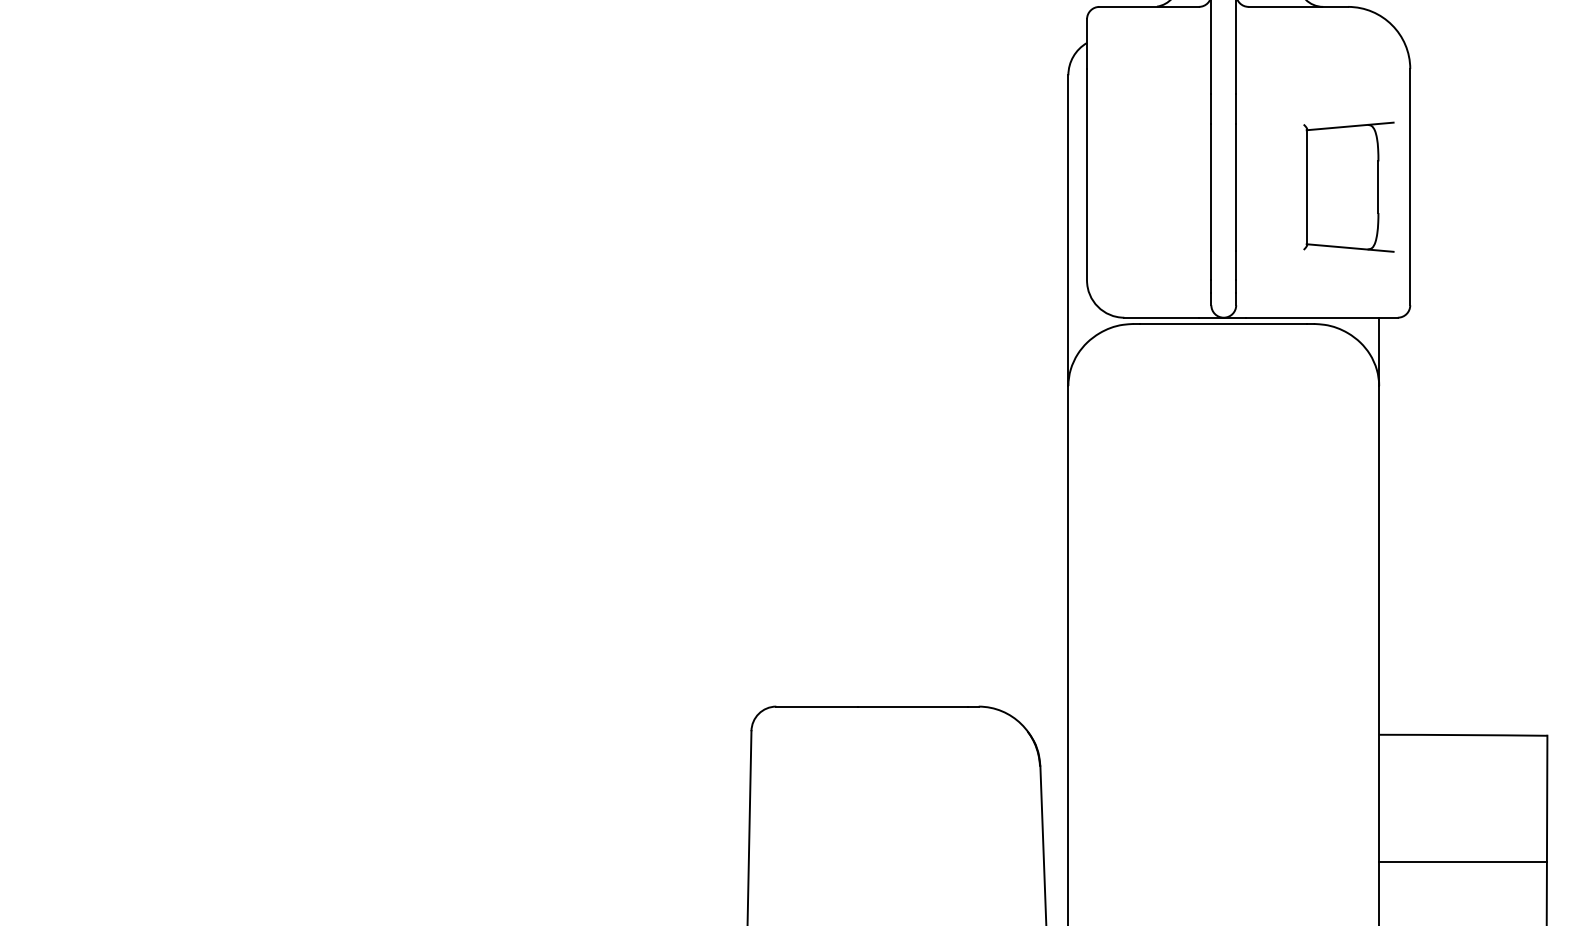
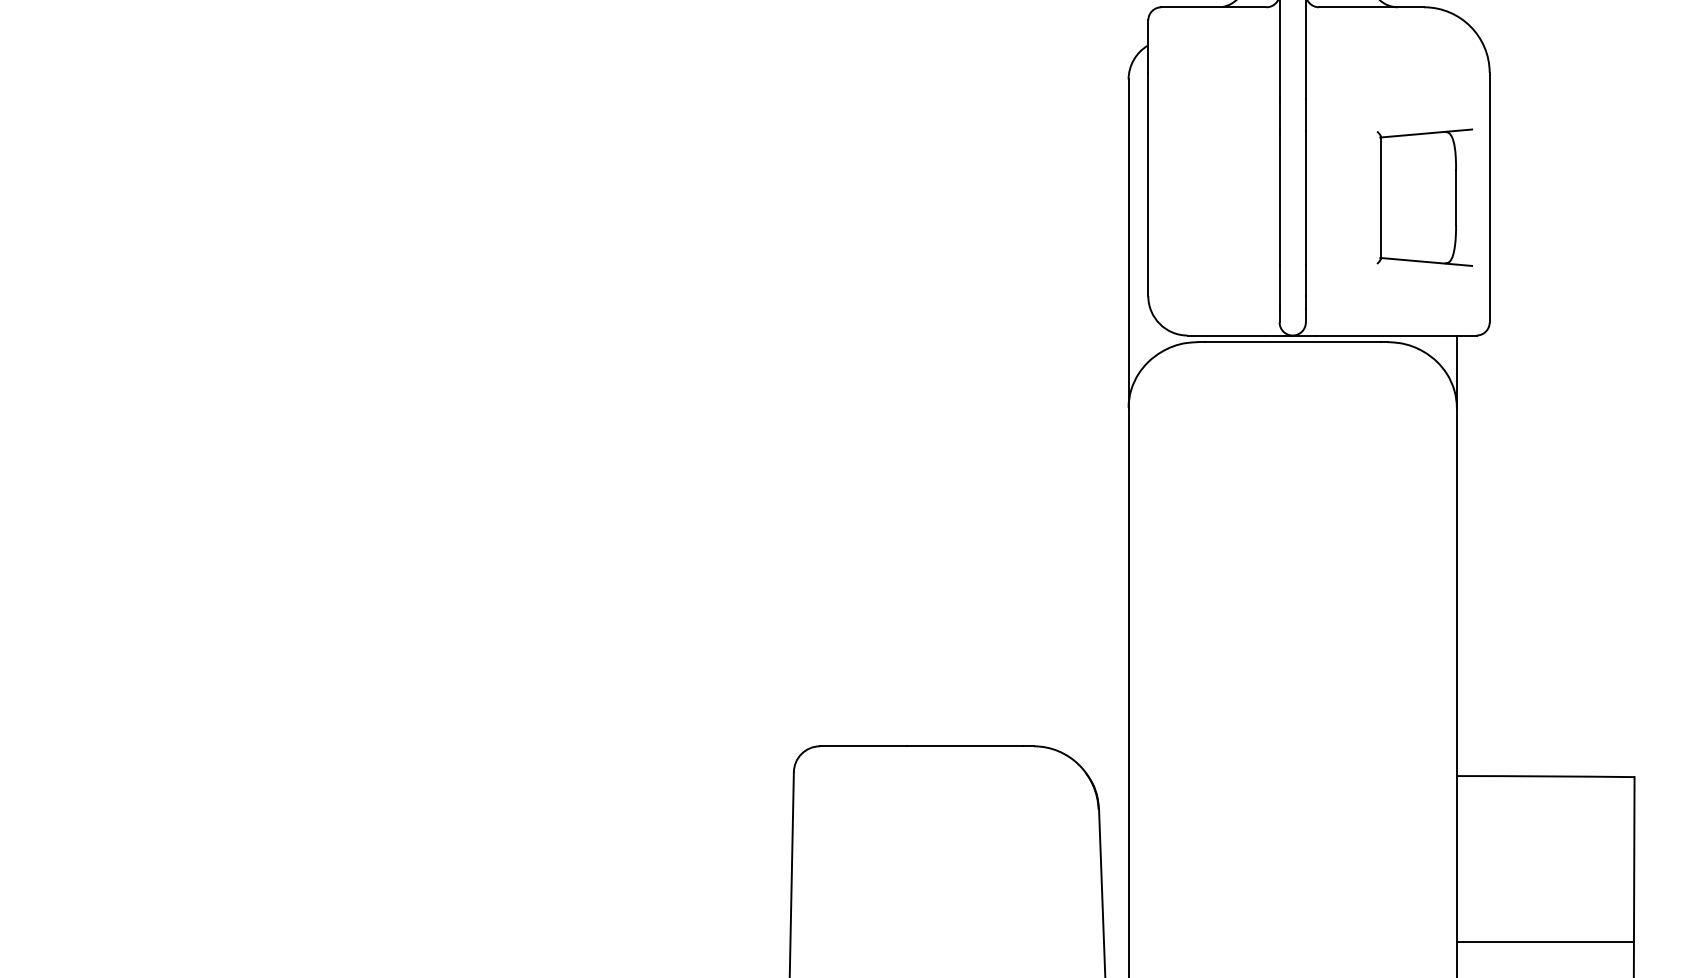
line: (1463, 861) -> (1545, 941), moved

